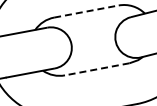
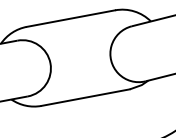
line: (86, 11) -> (70, 18), dashed -> solid
line: (97, 69) -> (86, 97), dashed -> solid

